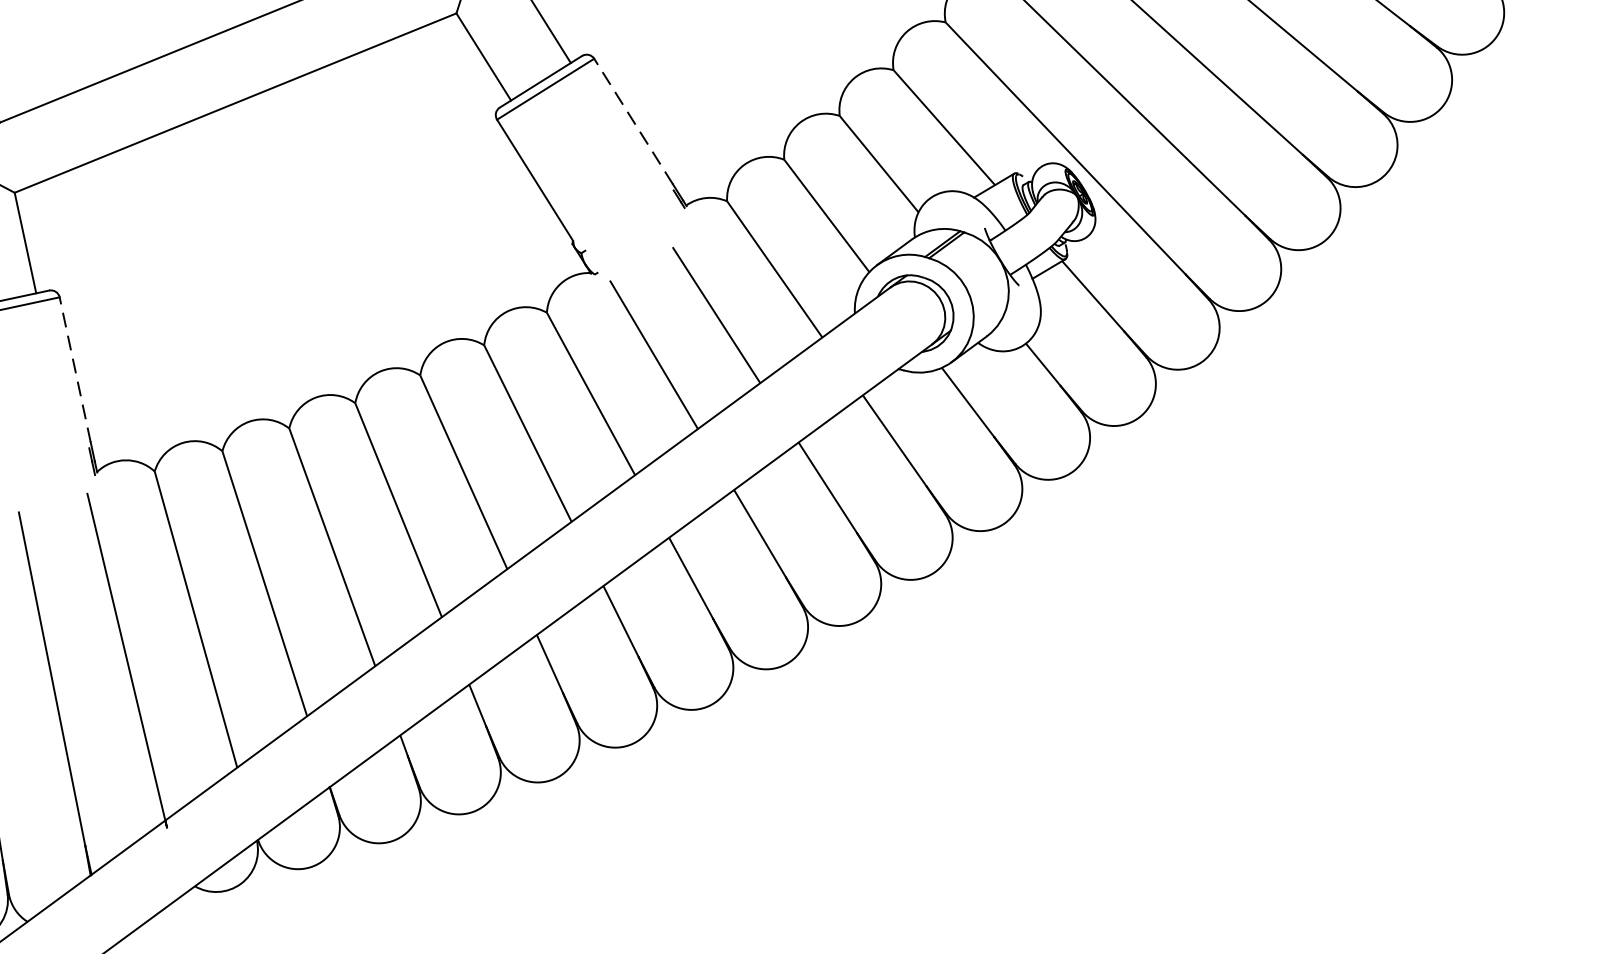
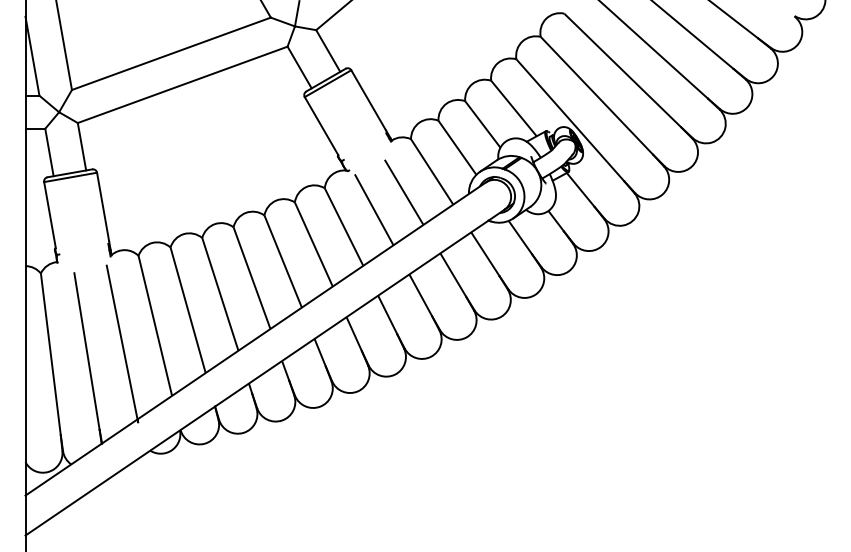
line: (633, 121) -> (368, 100), dashed -> solid
line: (76, 368) -> (103, 206), dashed -> solid

